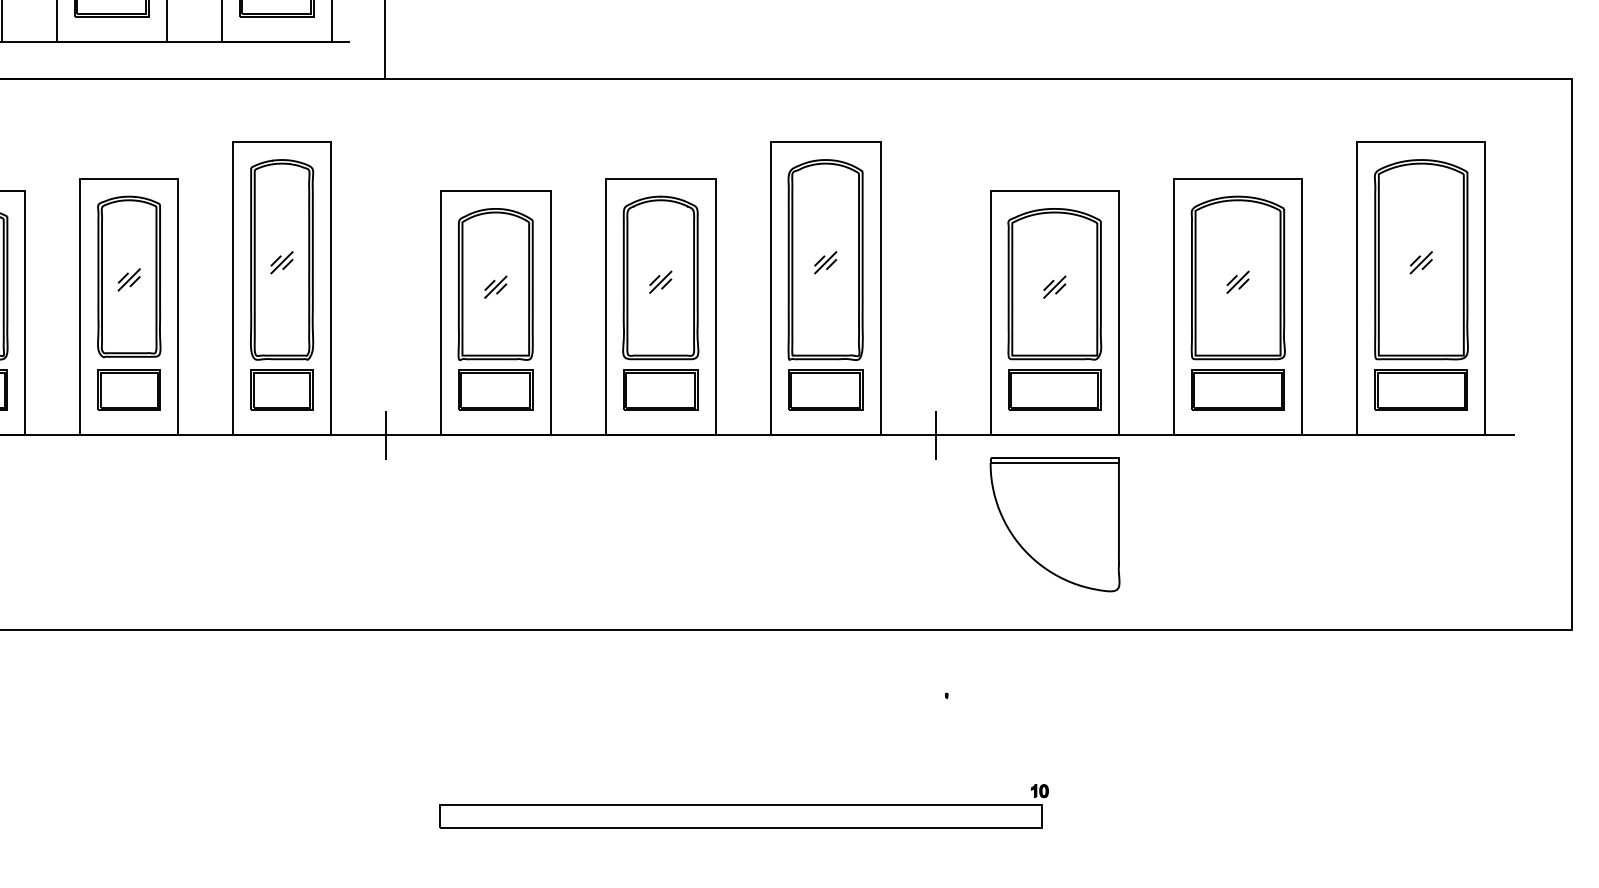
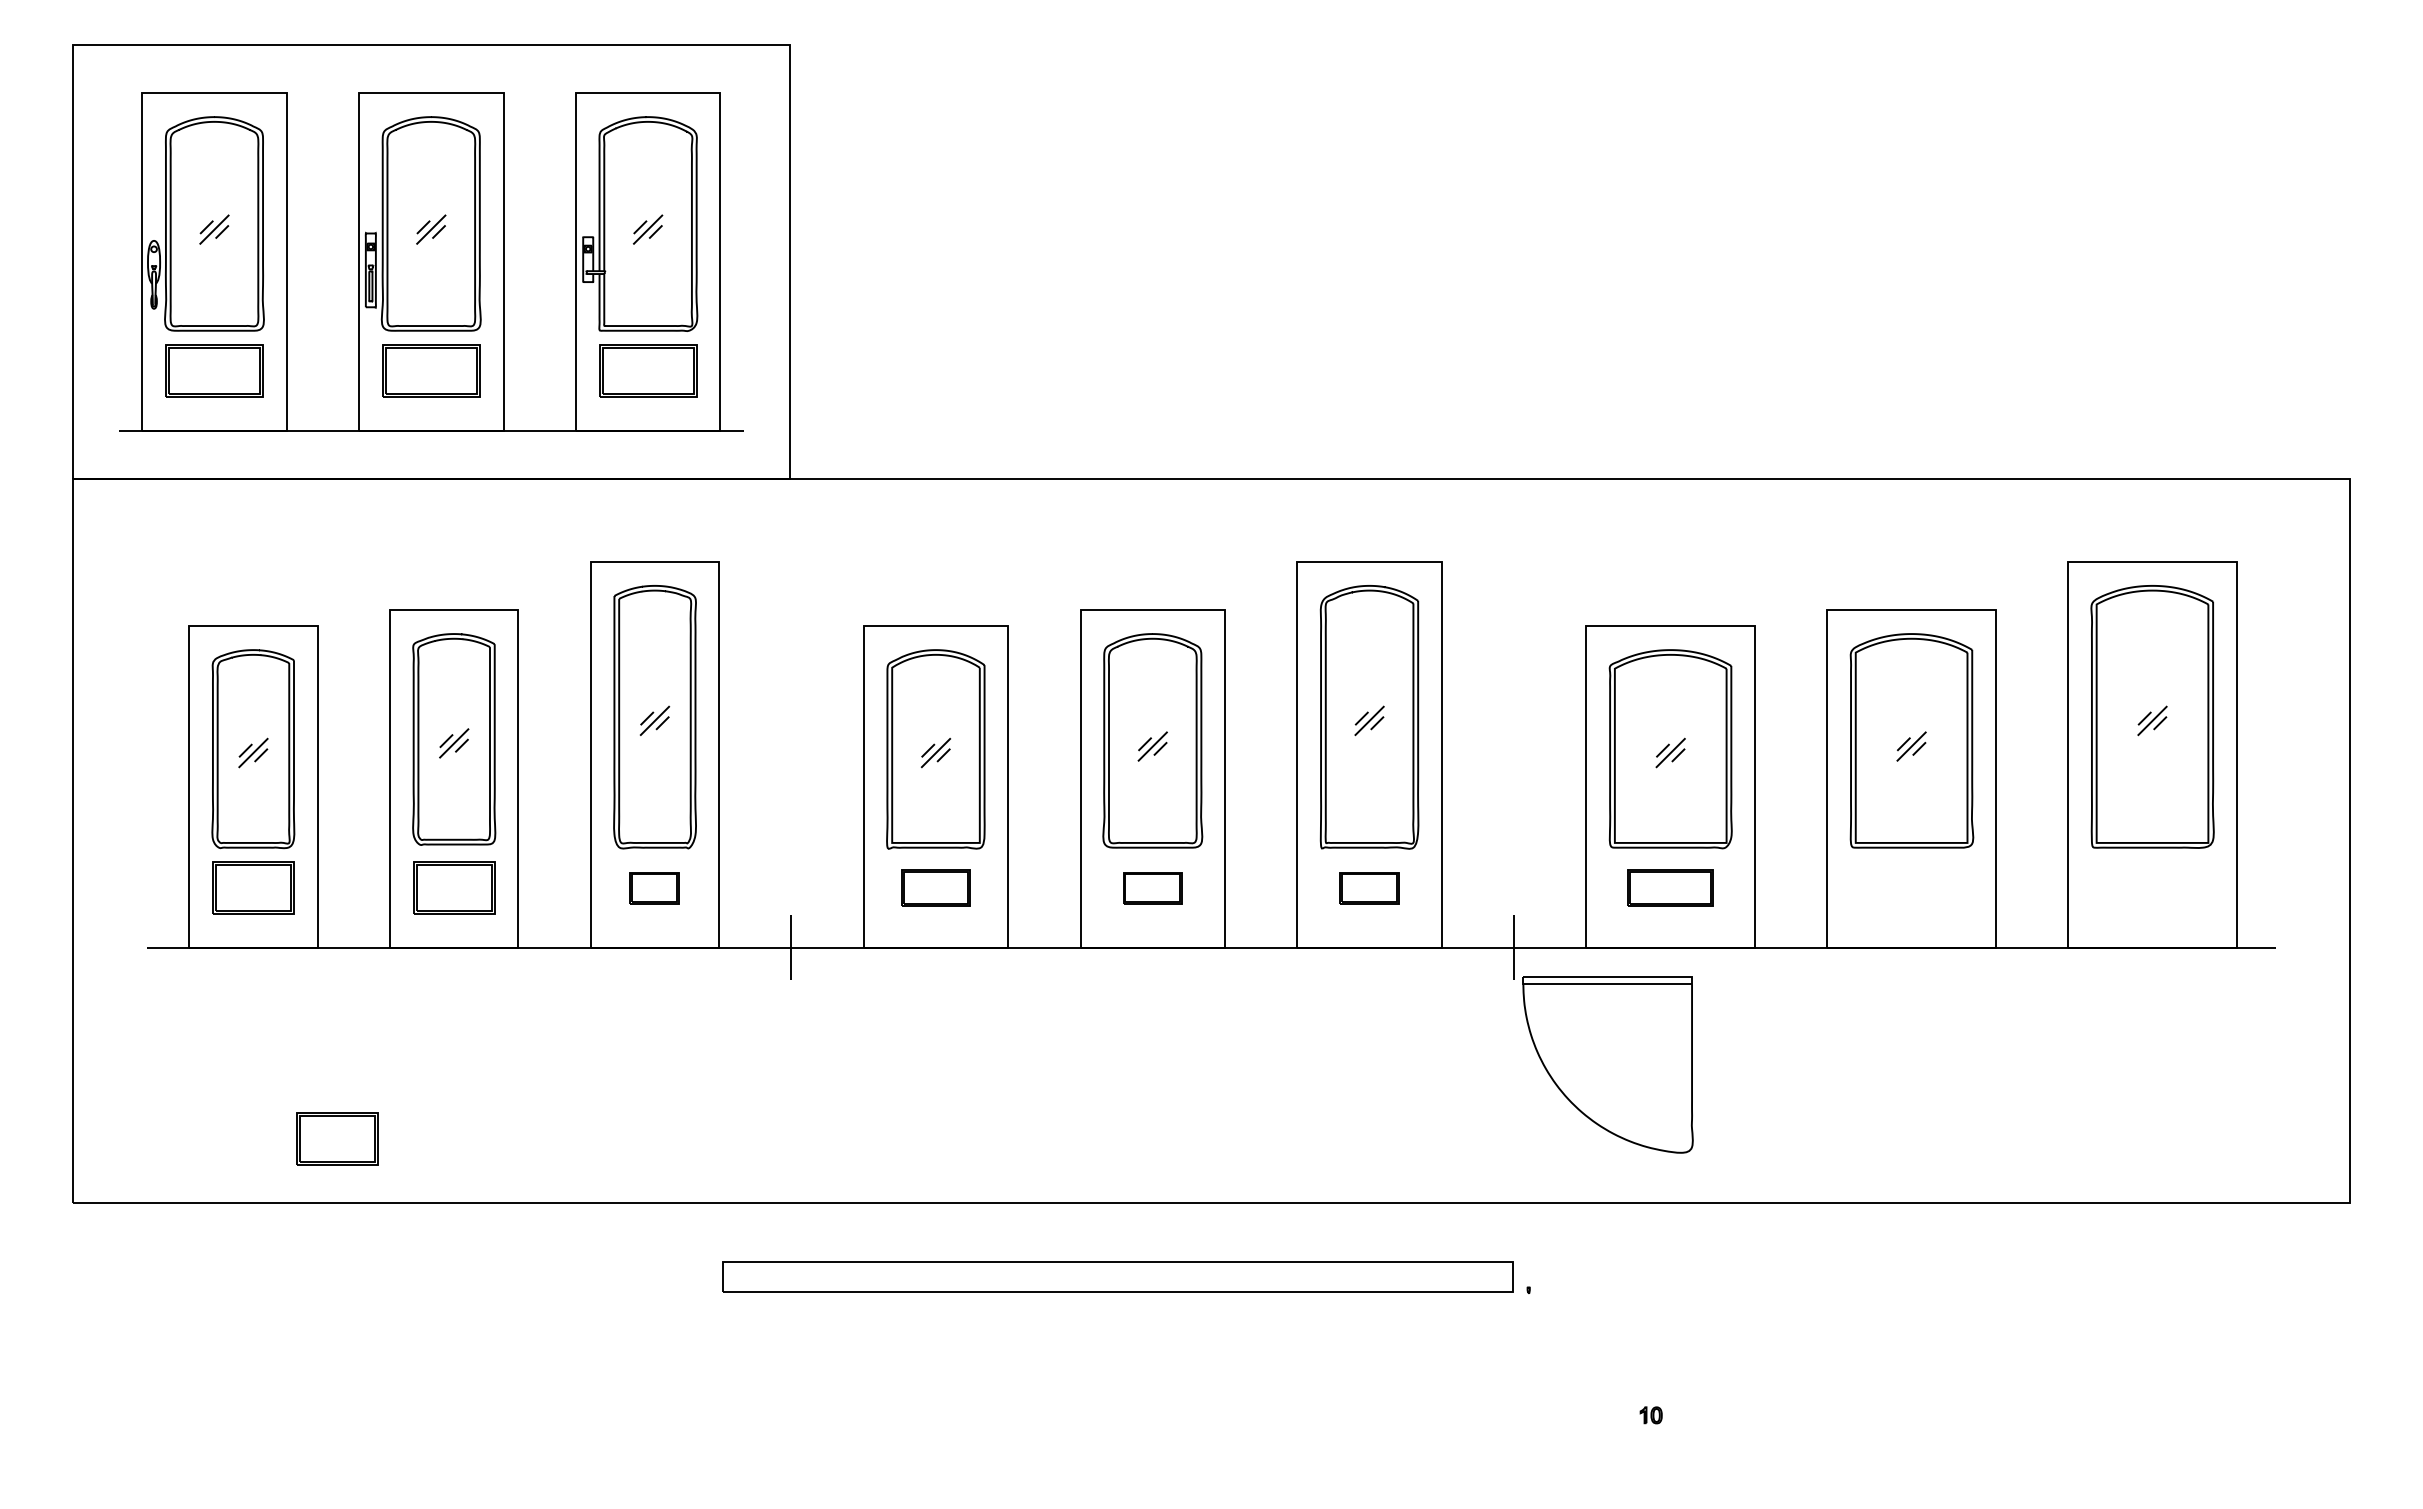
part: (281, 389) -> (654, 887), size x0.6
part: (495, 389) -> (935, 887), size x0.7
part: (660, 389) -> (1152, 887), size x0.6
part: (825, 389) -> (1369, 887), size x0.6
part: (1054, 389) -> (1670, 887), size x0.7
part: (1237, 389) -> (1911, 887), removed
part: (1421, 389) -> (2152, 887), removed
part: (1054, 524) -> (1607, 1064), moved
part: (40, 580) -> (337, 1138), added
part: (740, 816) -> (1117, 1276), moved

